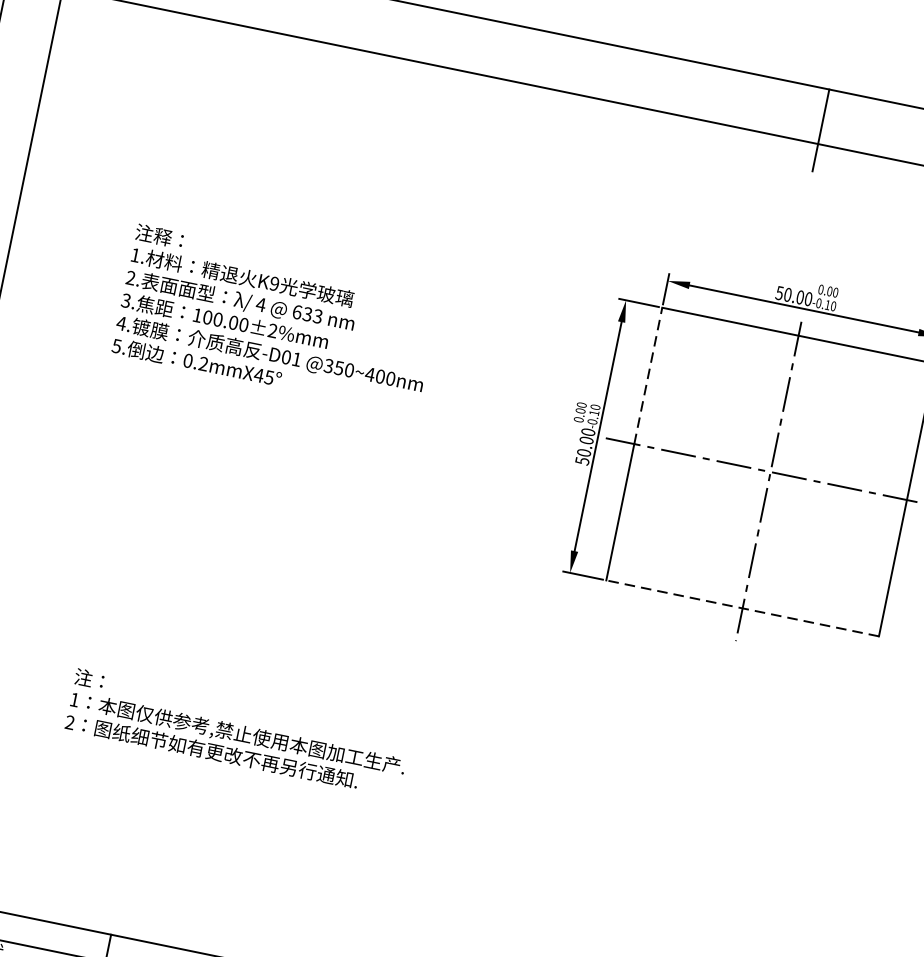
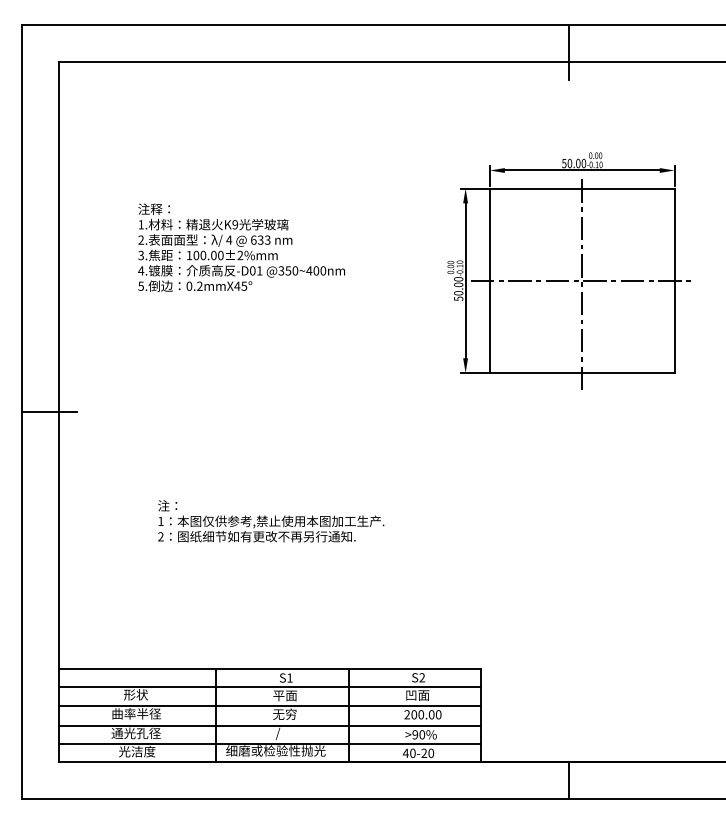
line: (648, 375) -> (490, 234), dashed -> solid
line: (741, 608) -> (581, 373), dashed -> solid

